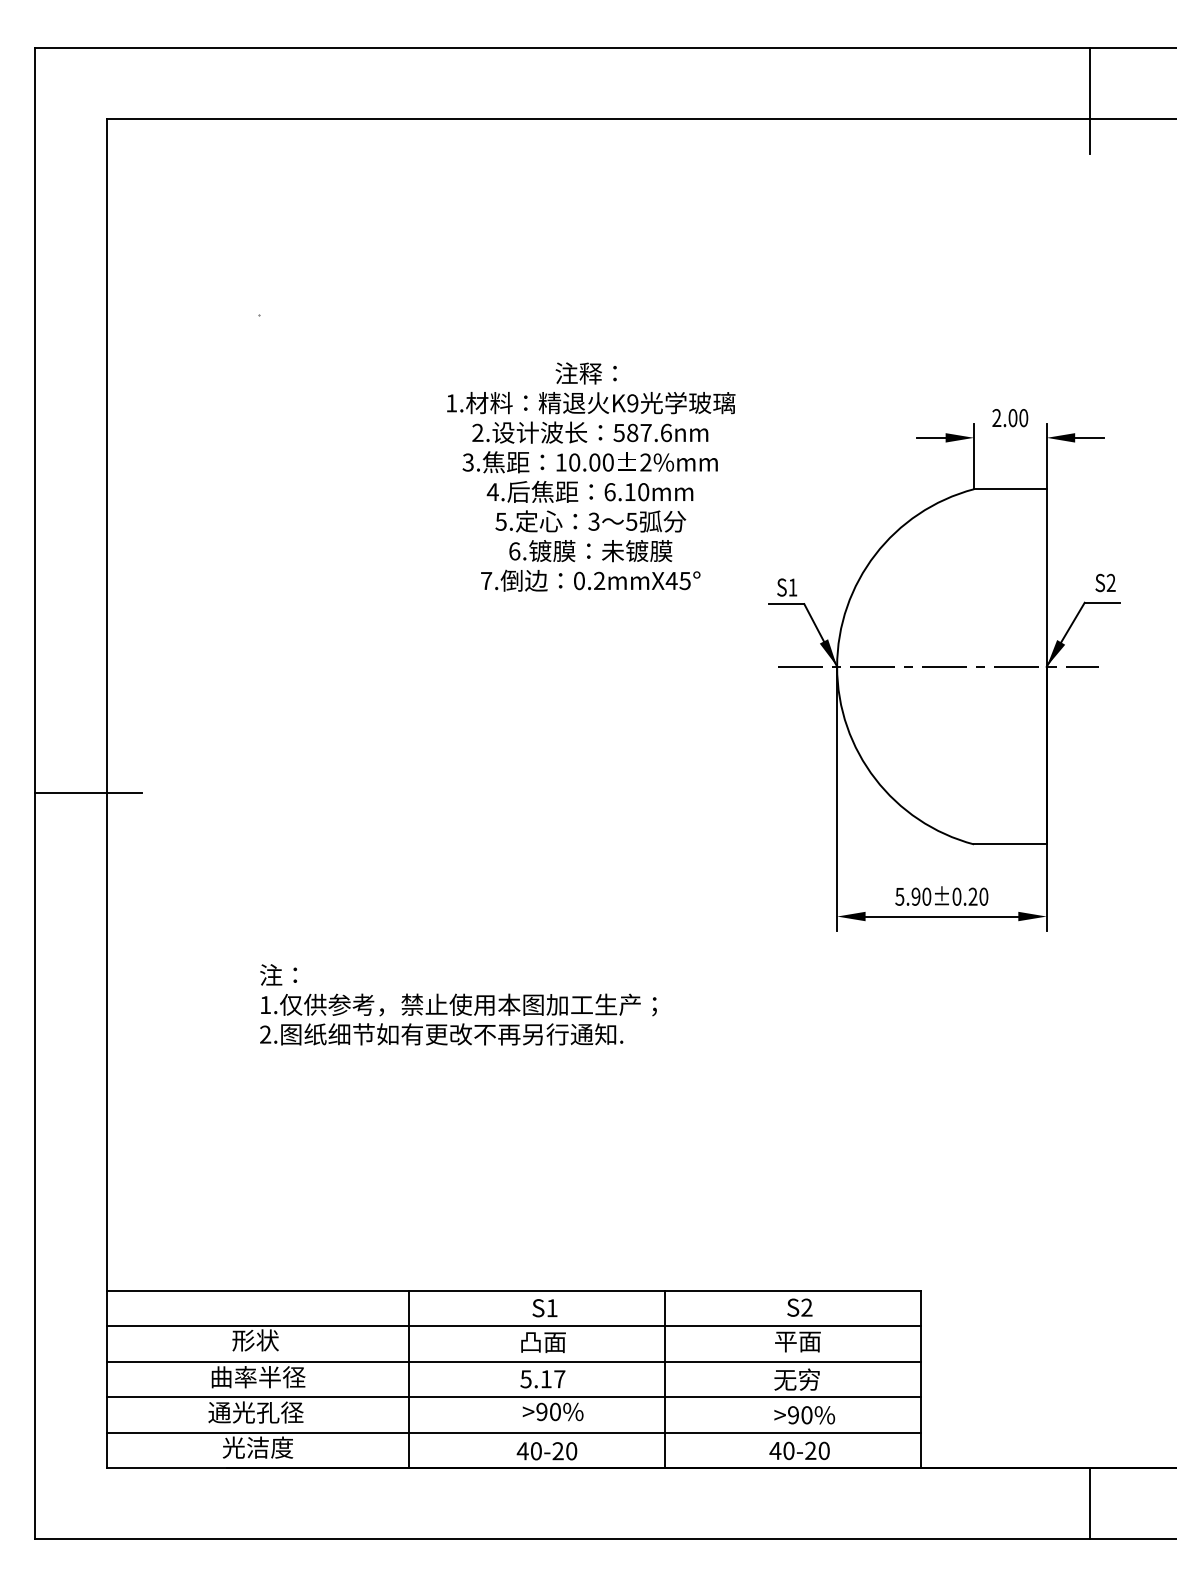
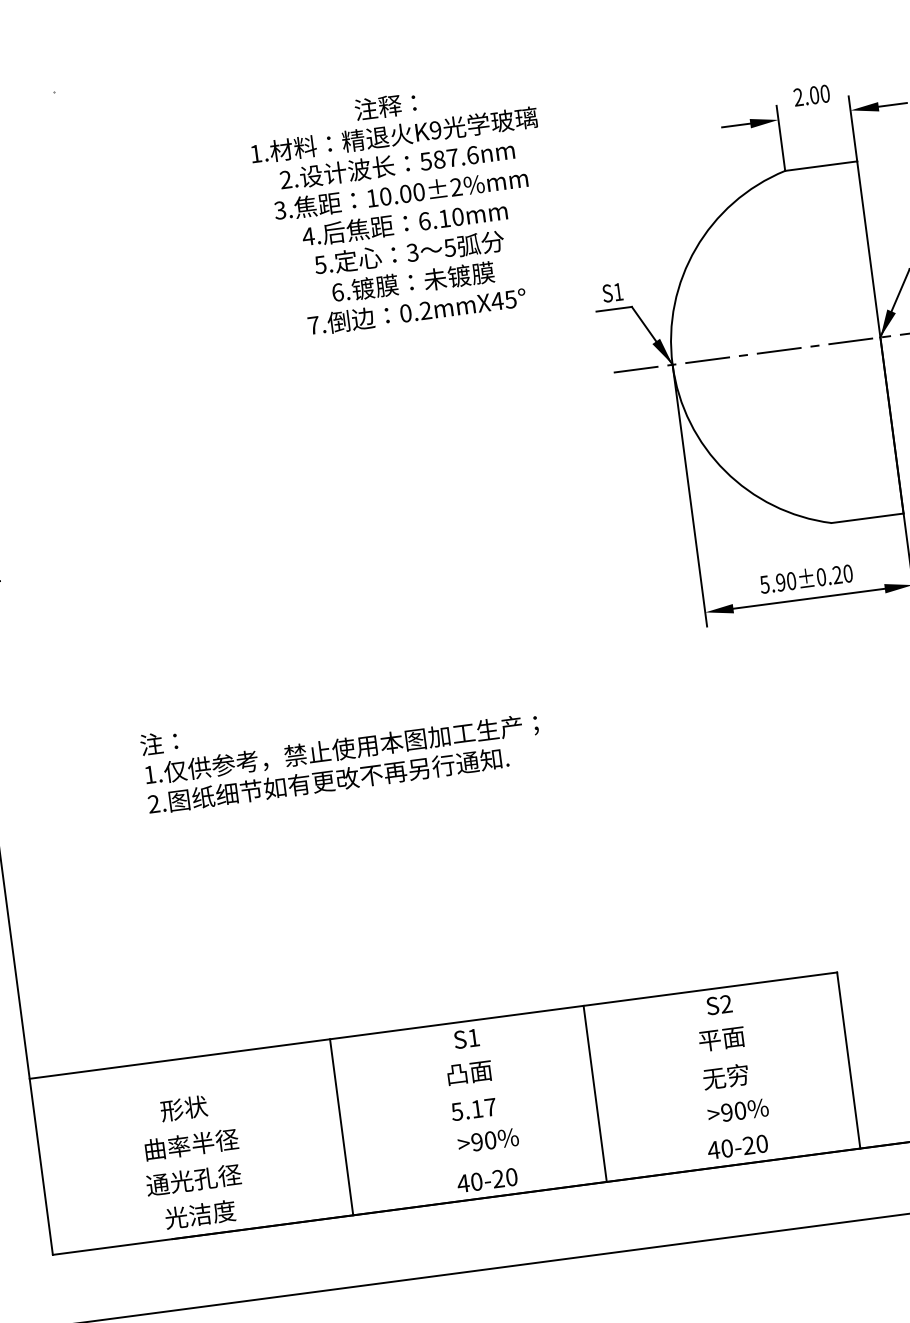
line: (513, 1326) -> (437, 1061), removed
line: (513, 1361) -> (442, 1095), removed
line: (513, 1397) -> (447, 1131), removed
line: (513, 1432) -> (451, 1166), removed

